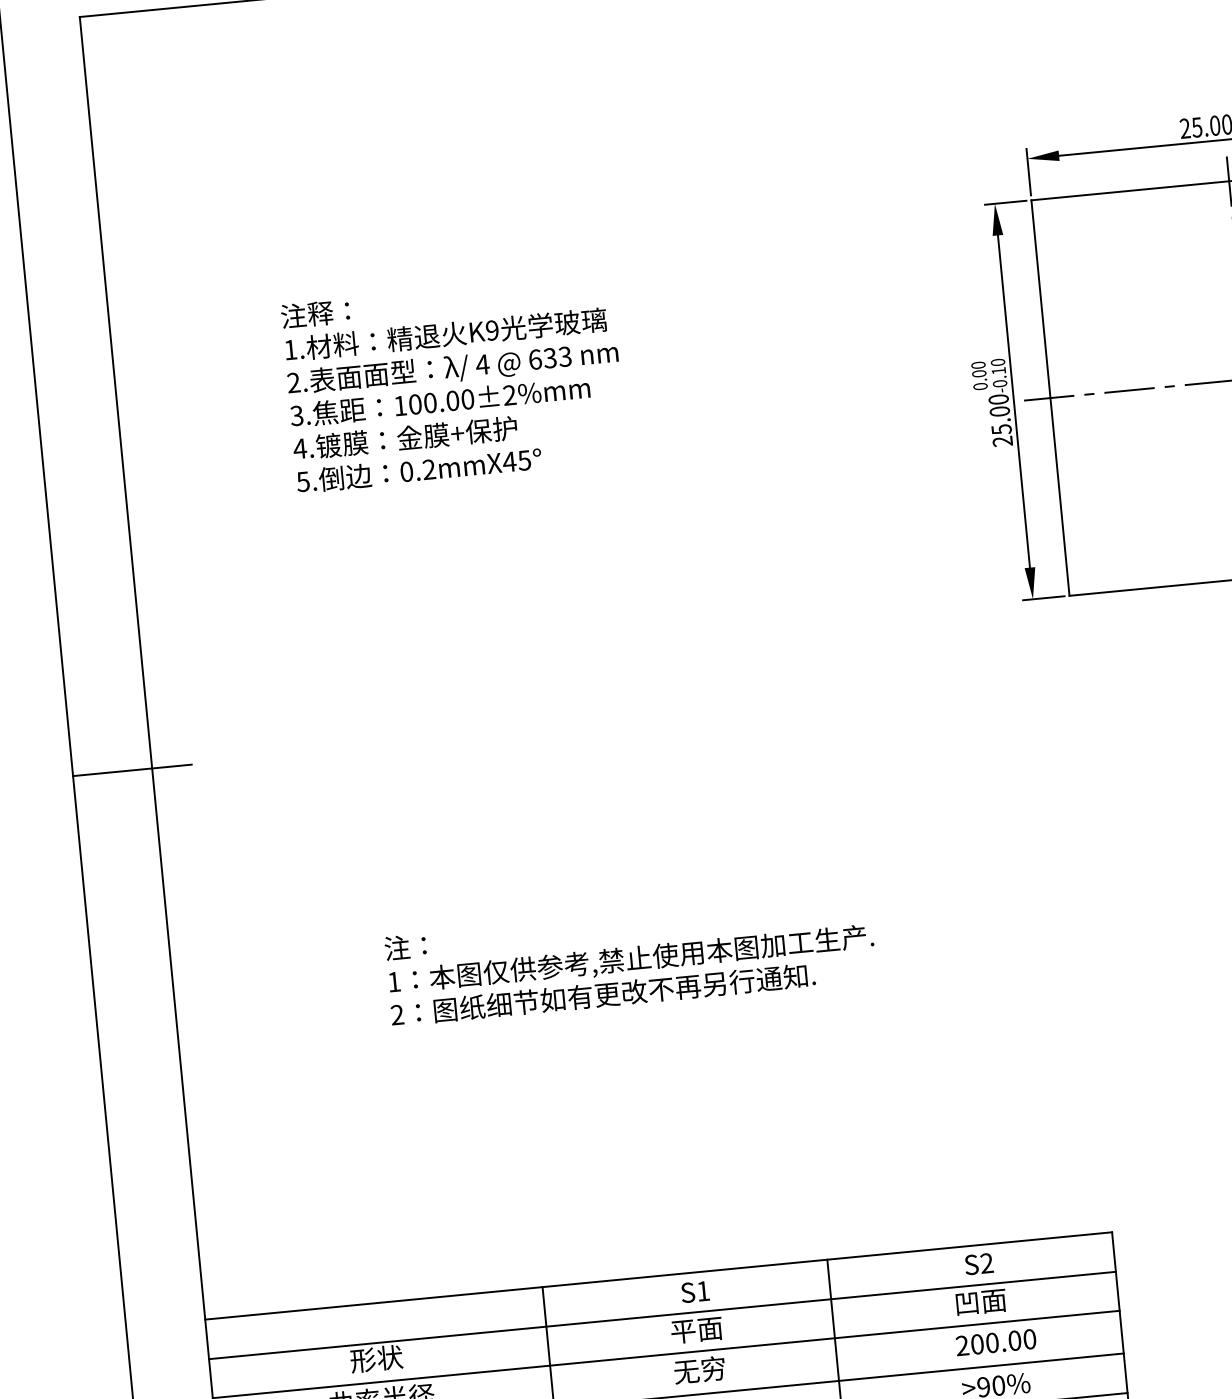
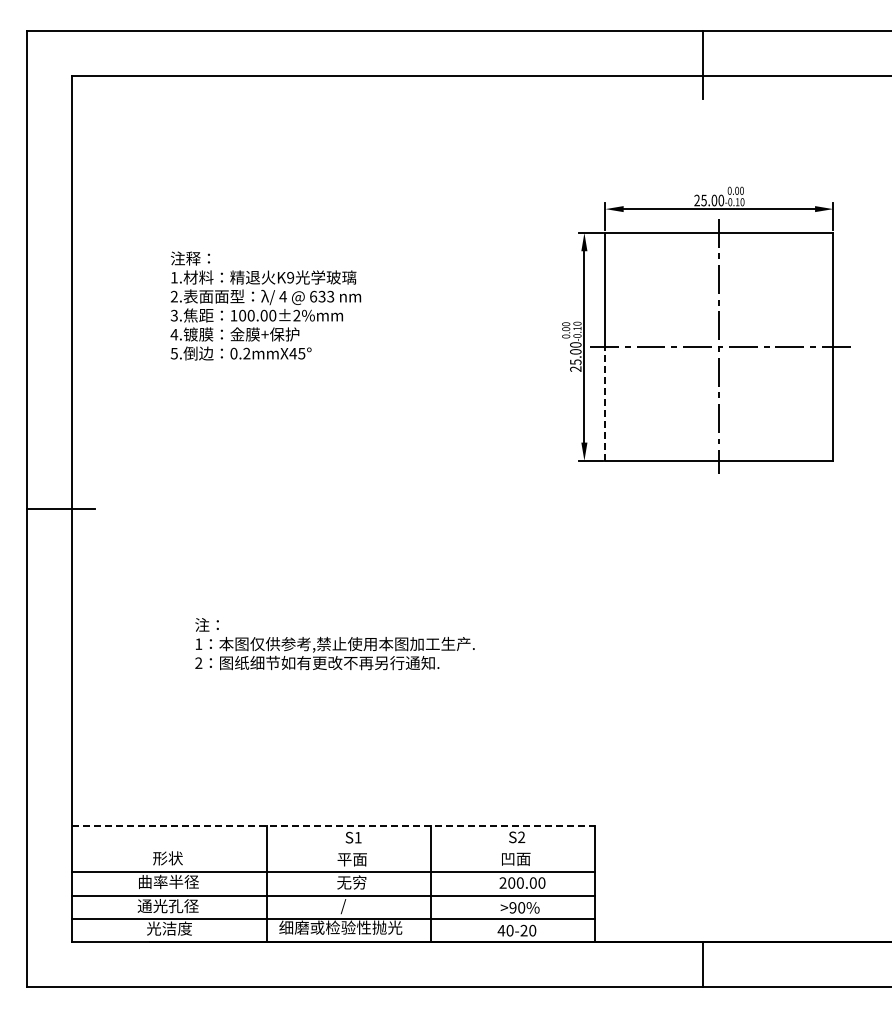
line: (1060, 496) -> (605, 403), solid -> dashed
line: (660, 1275) -> (334, 826), solid -> dashed
line: (662, 1315) -> (333, 849), removed

